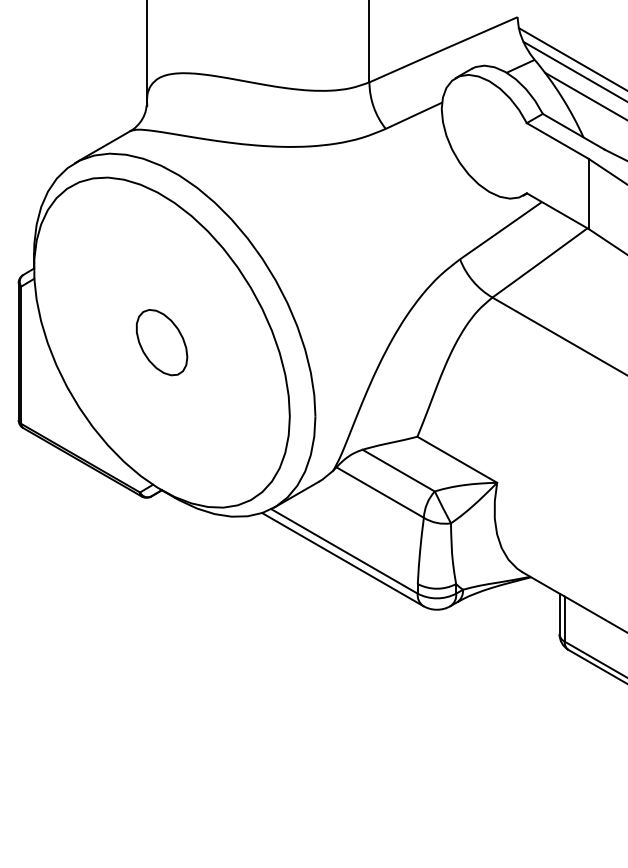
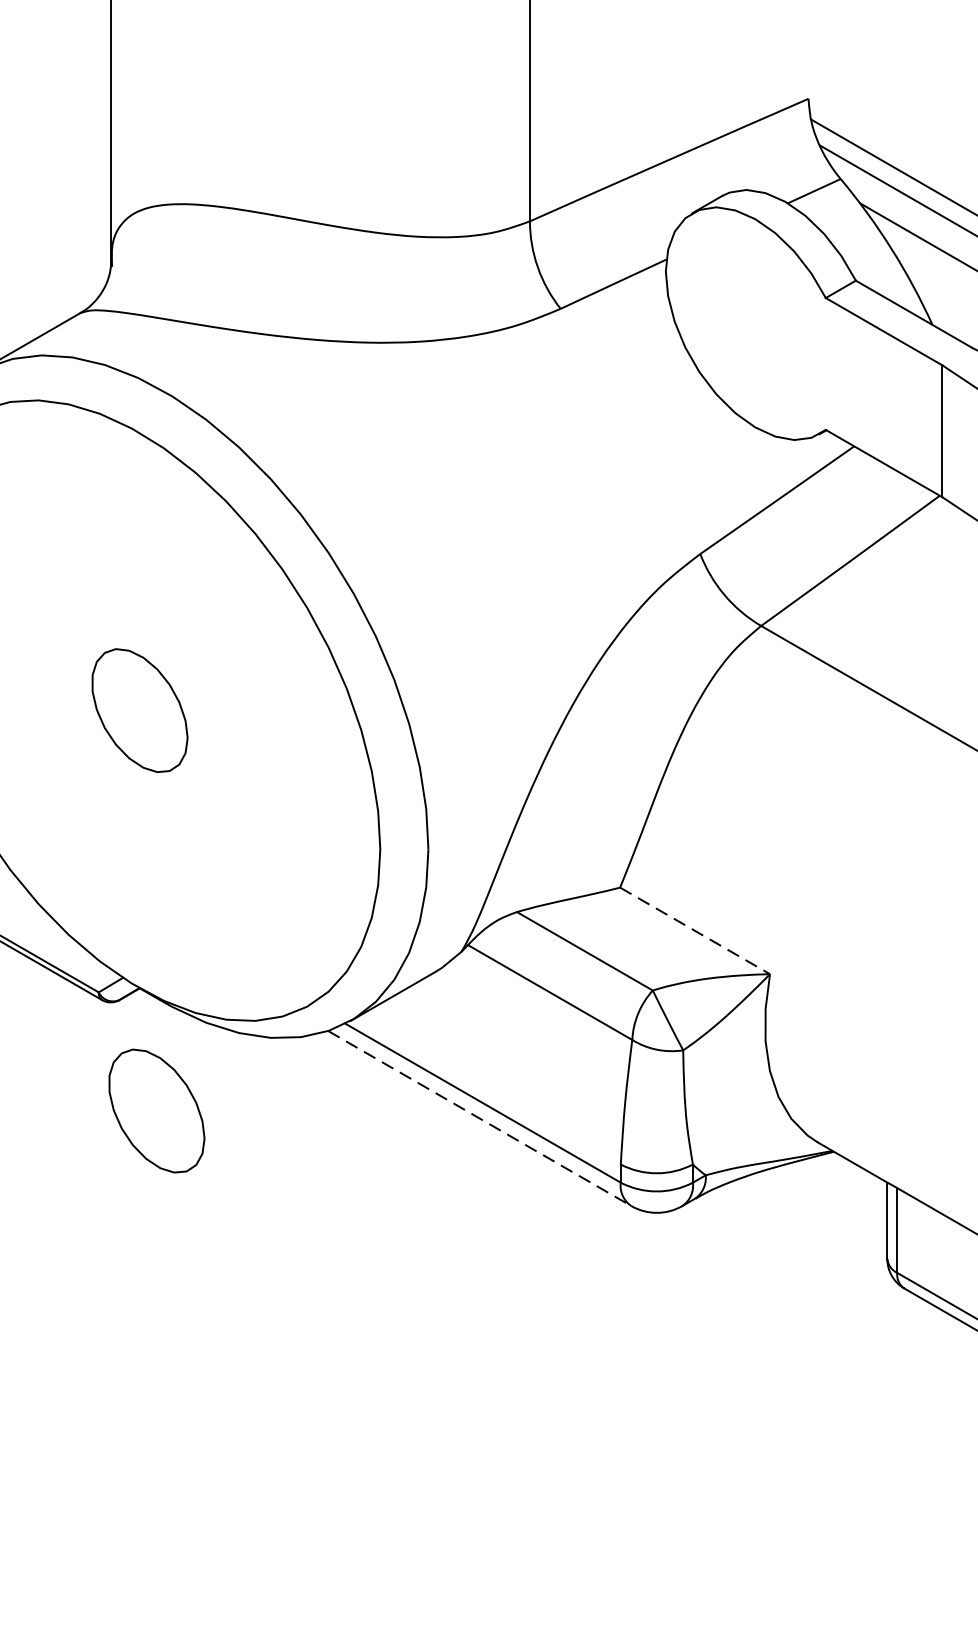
line: (457, 460) -> (695, 932), solid -> dashed
part: (171, 555) -> (157, 1110), added
line: (343, 559) -> (481, 1118), solid -> dashed

